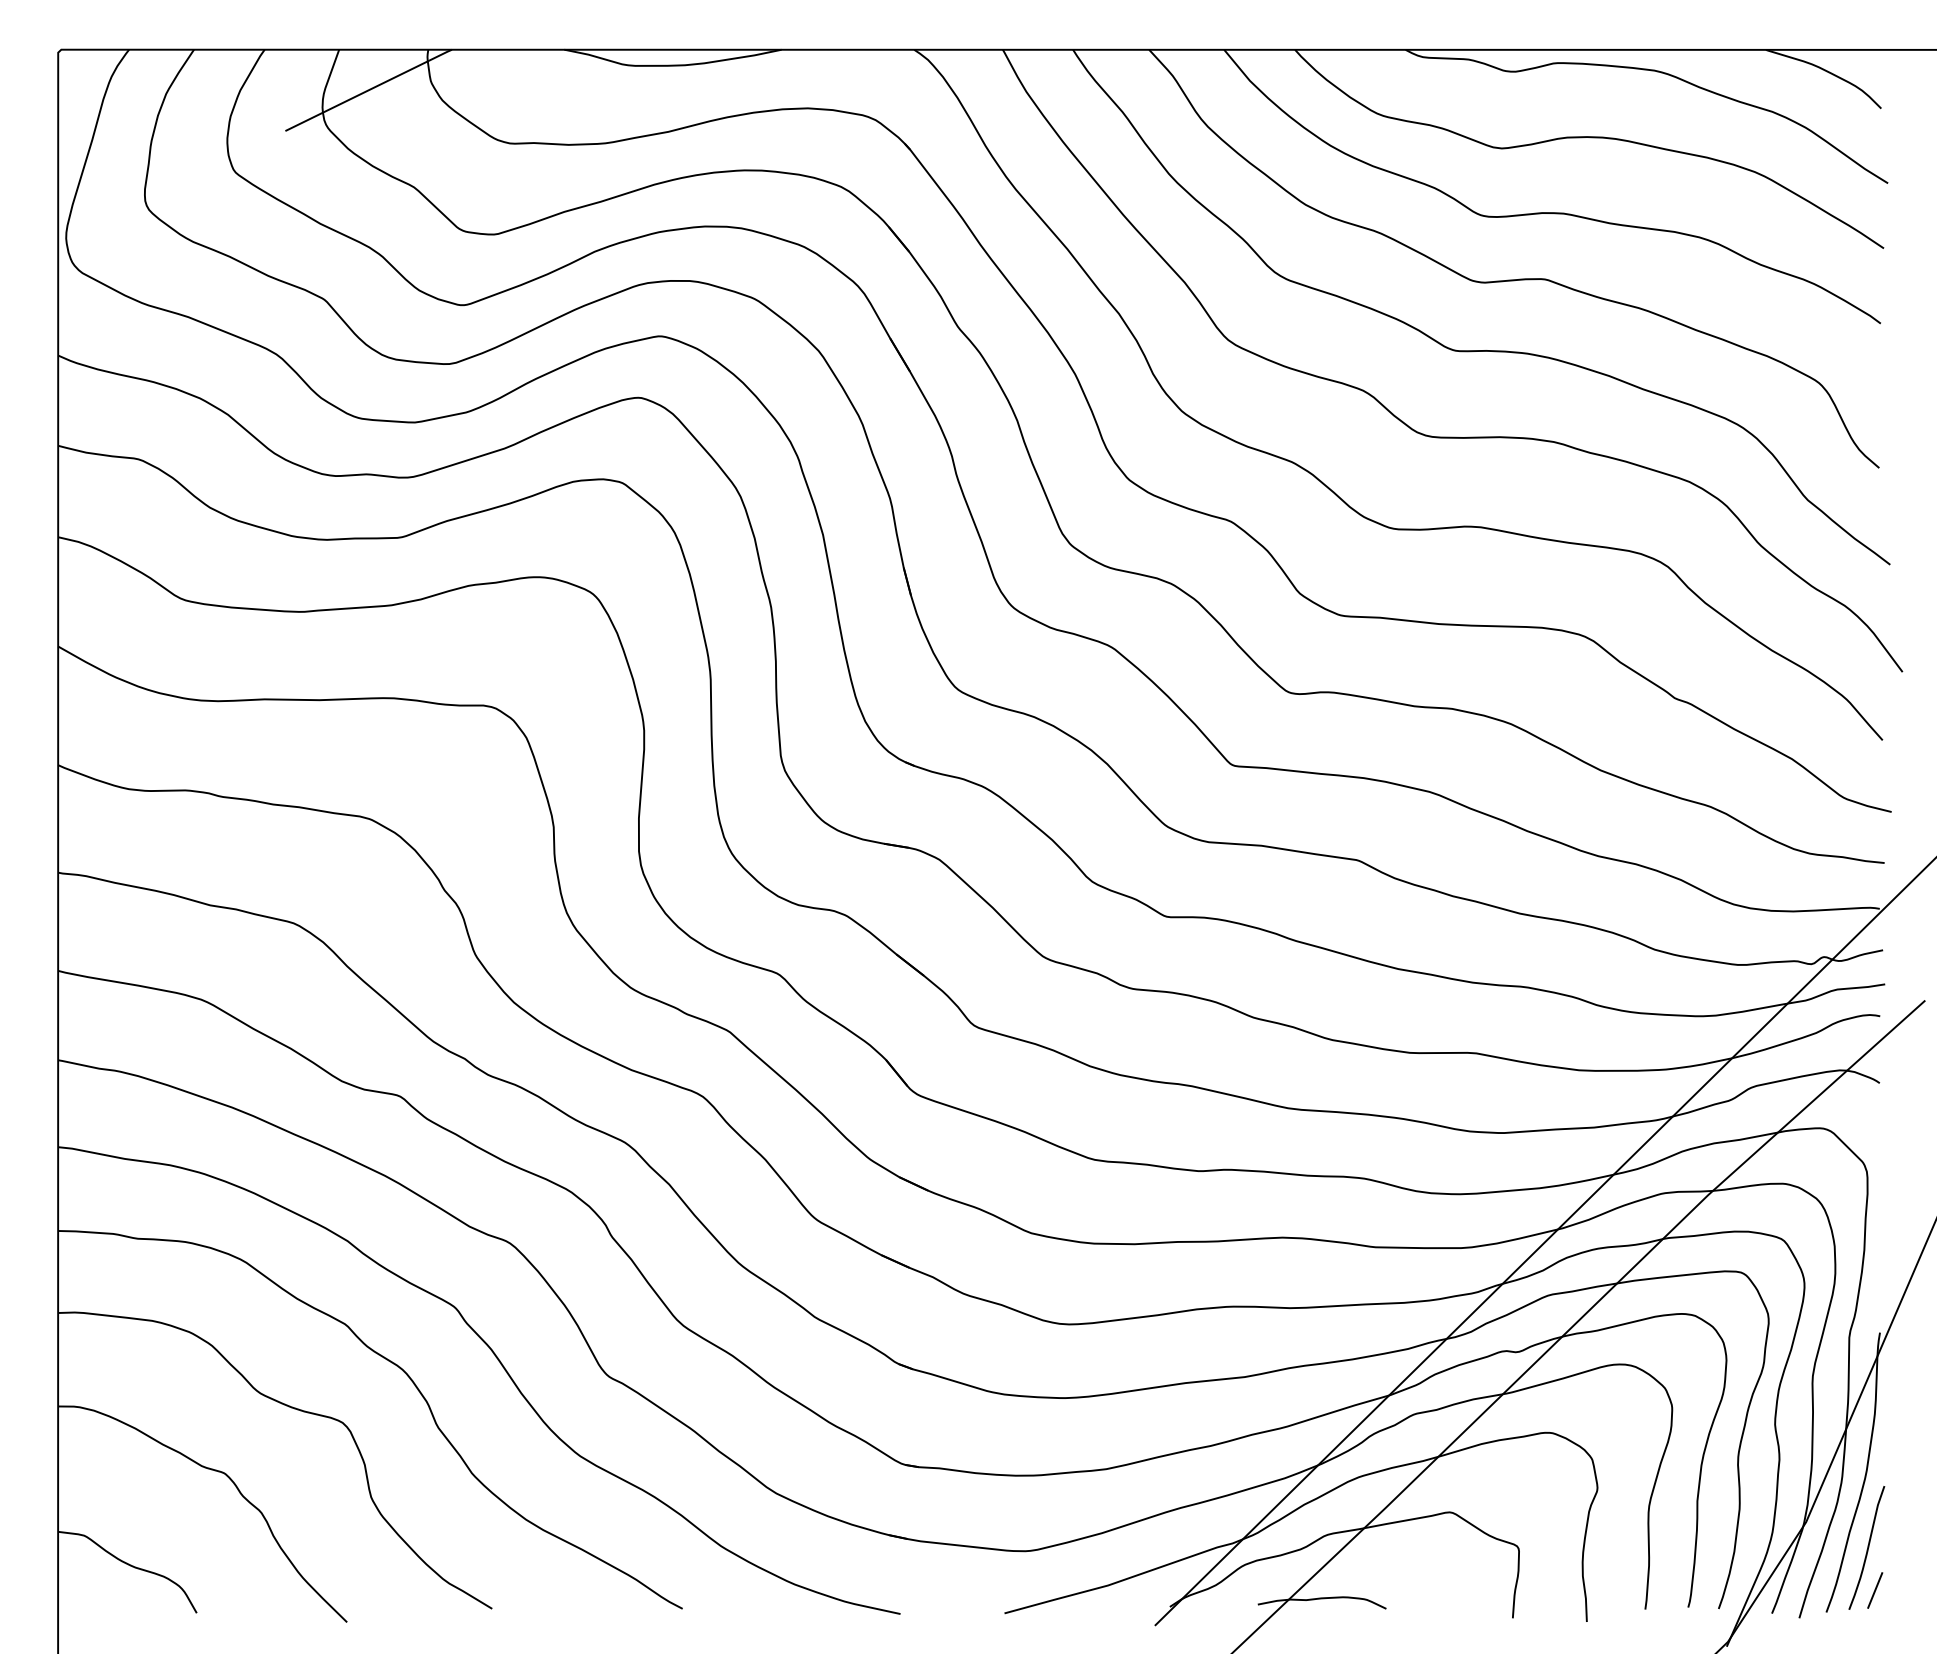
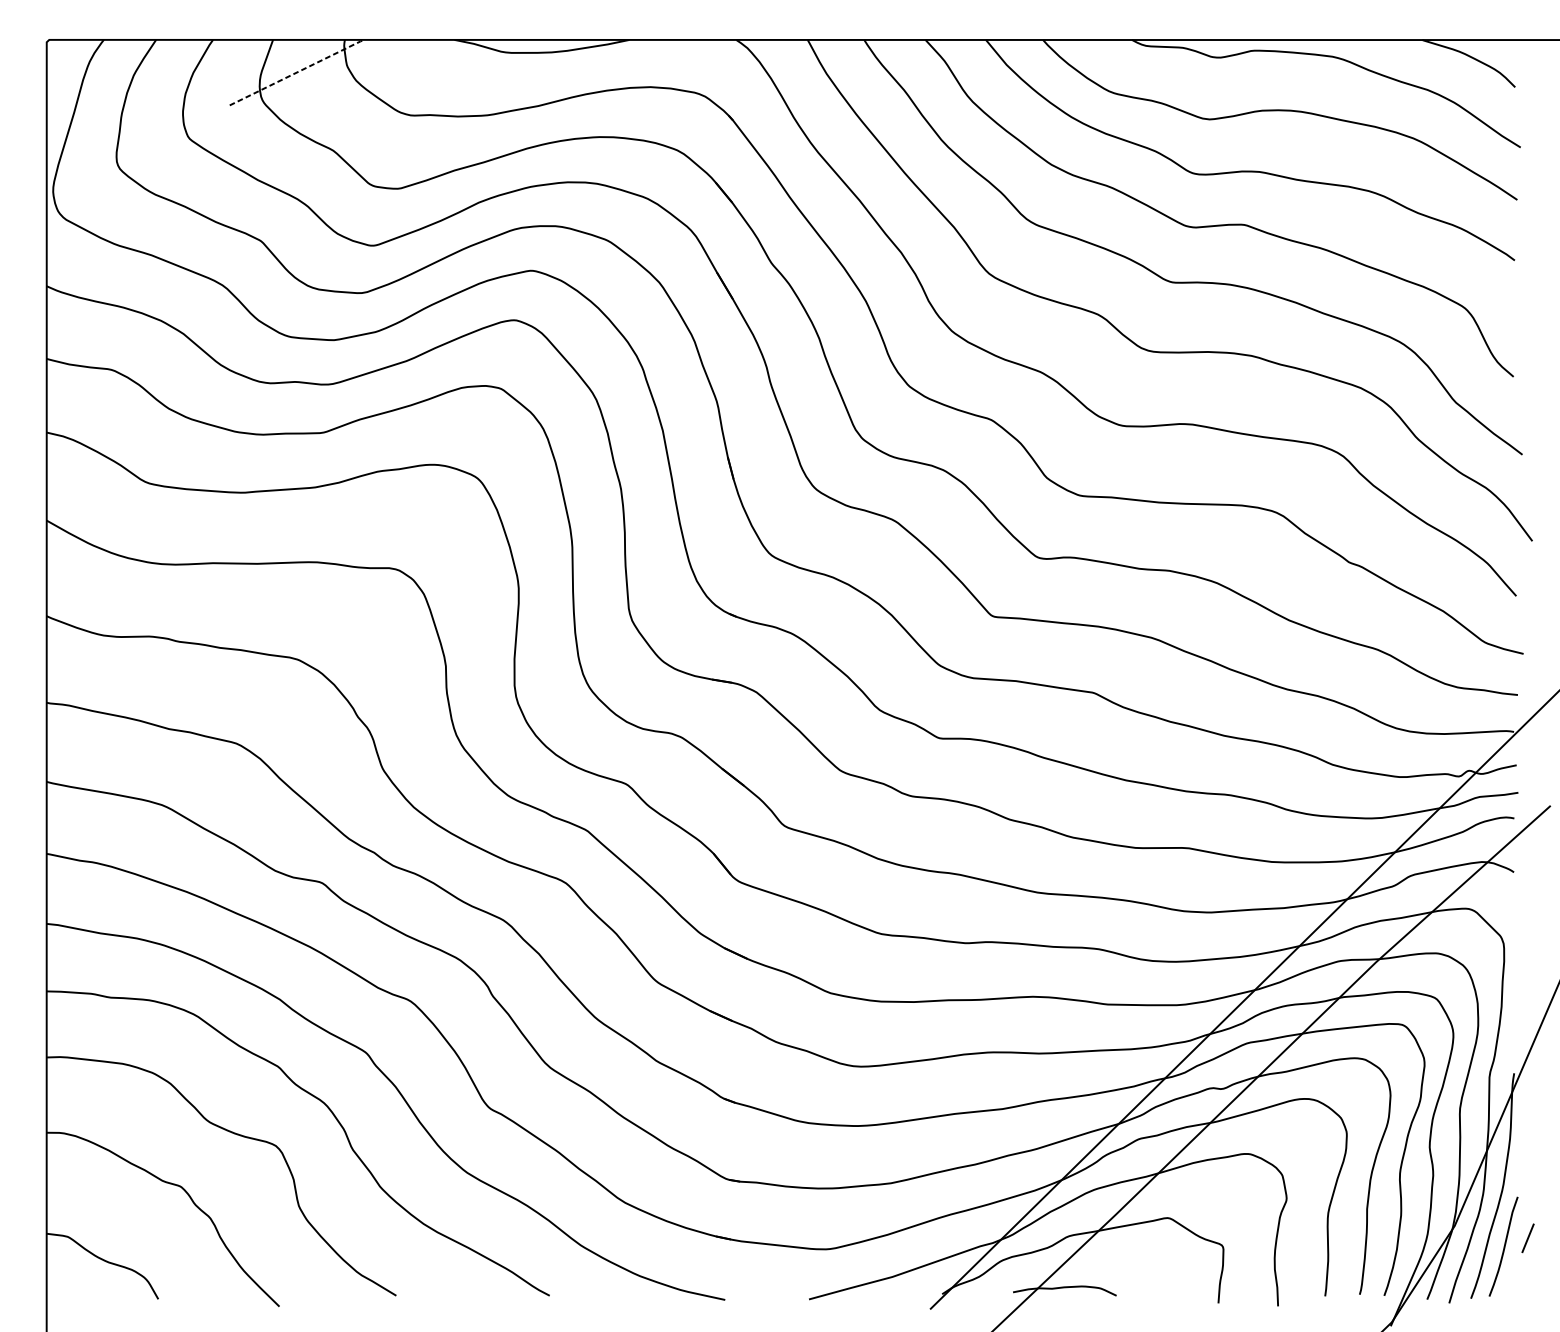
line: (369, 89) -> (297, 71), solid -> dashed
line: (1875, 1590) -> (1528, 1238), moved

